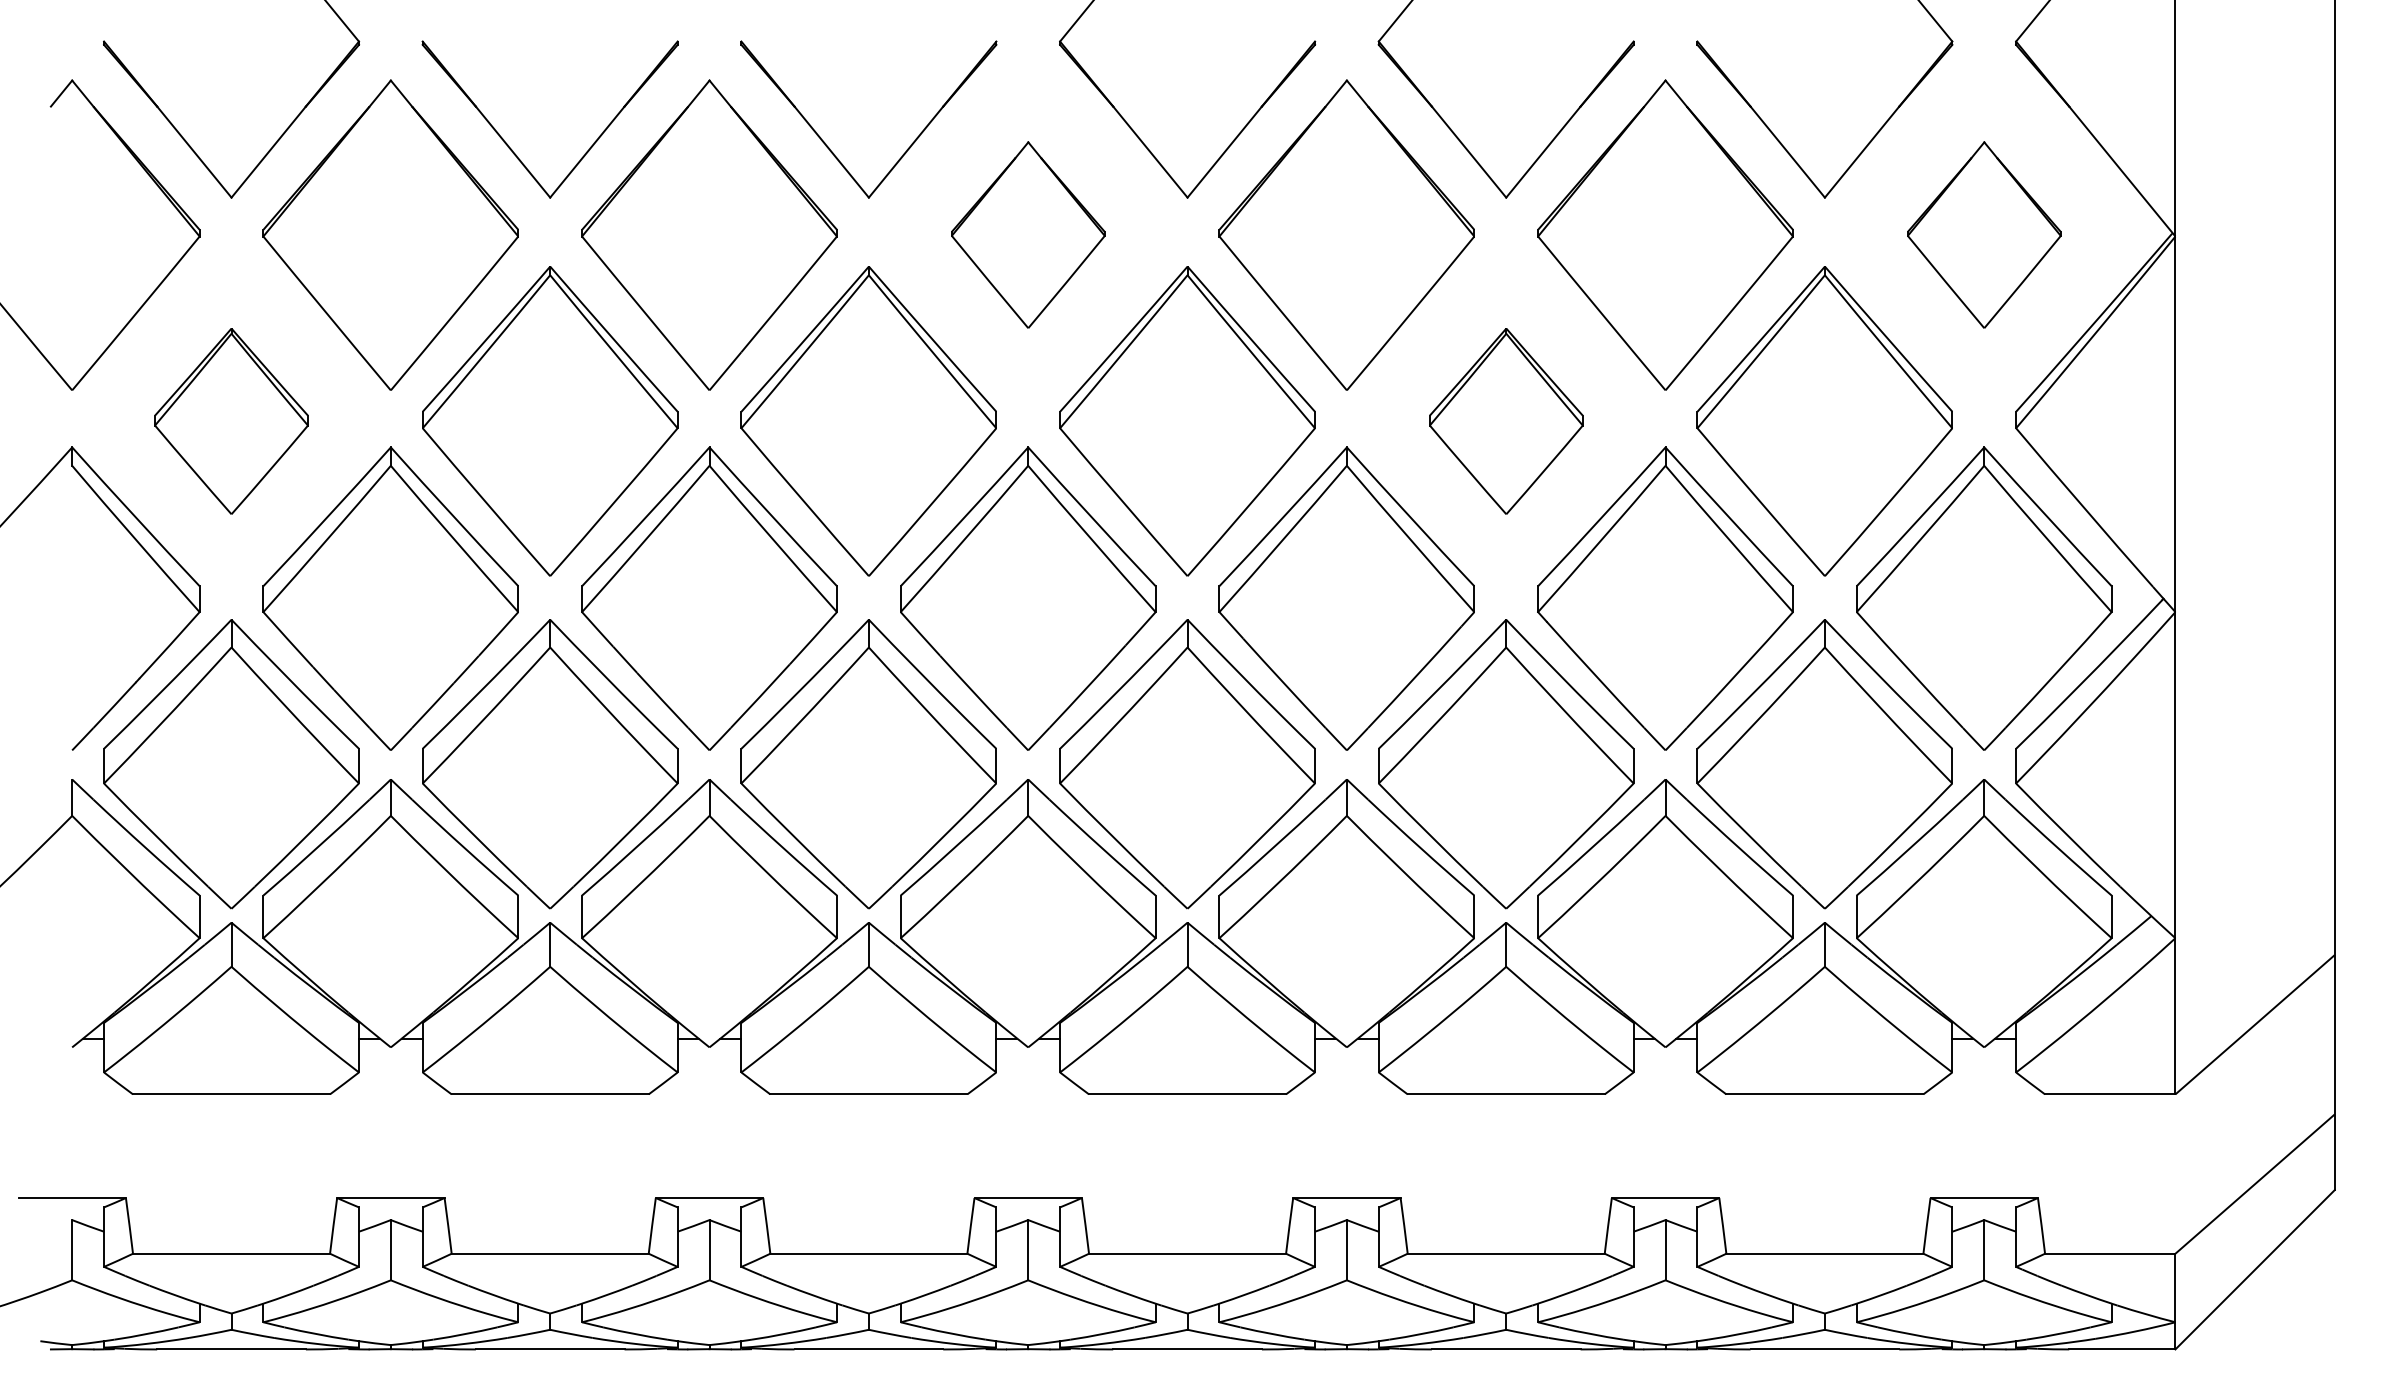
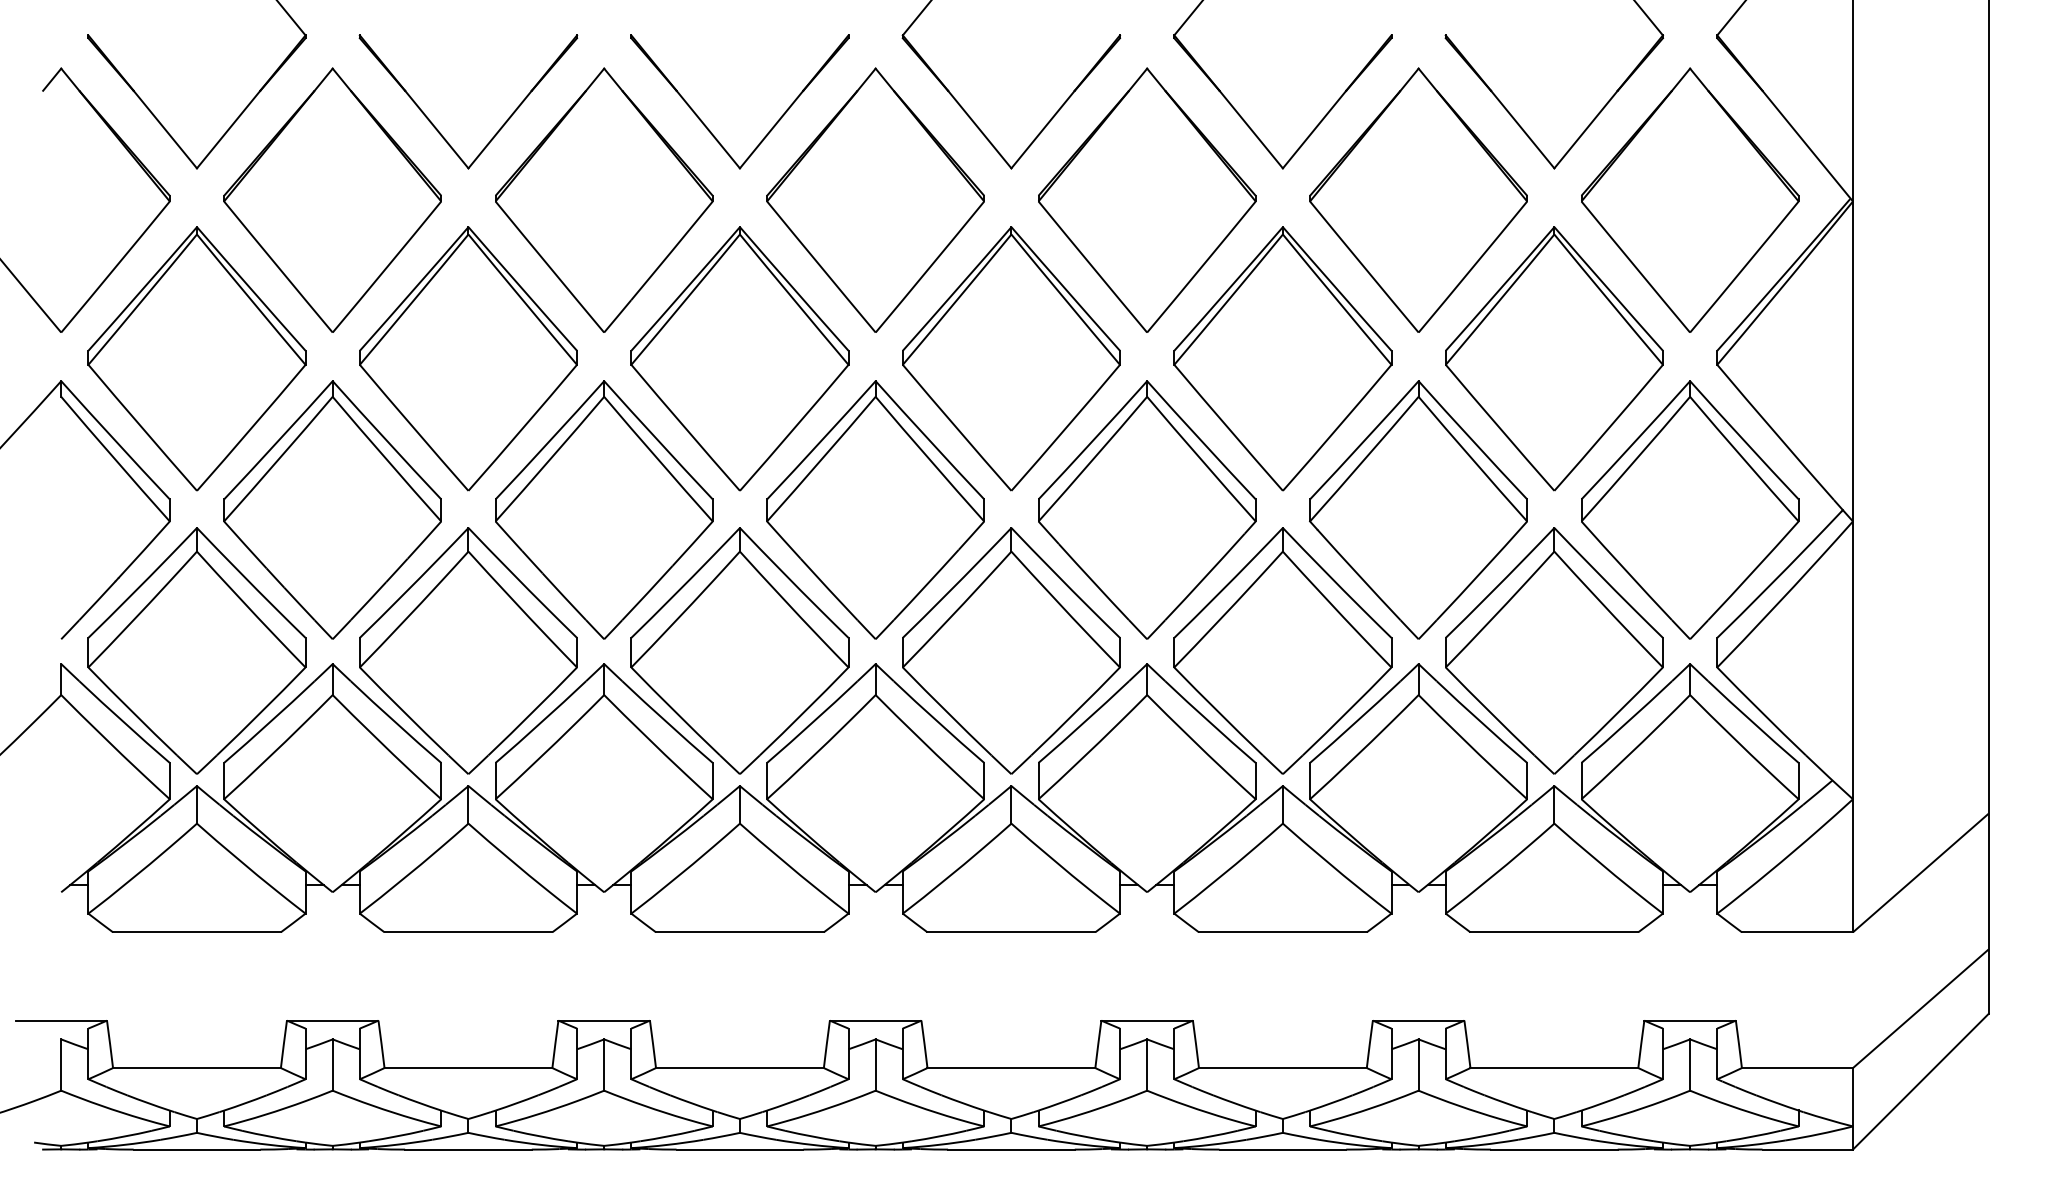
part: (1028, 234) -> (875, 199), size x1.67
part: (1984, 234) -> (1690, 199), size x1.67
part: (231, 421) -> (196, 359), size x1.67
part: (1506, 421) -> (1283, 359), size x1.67

